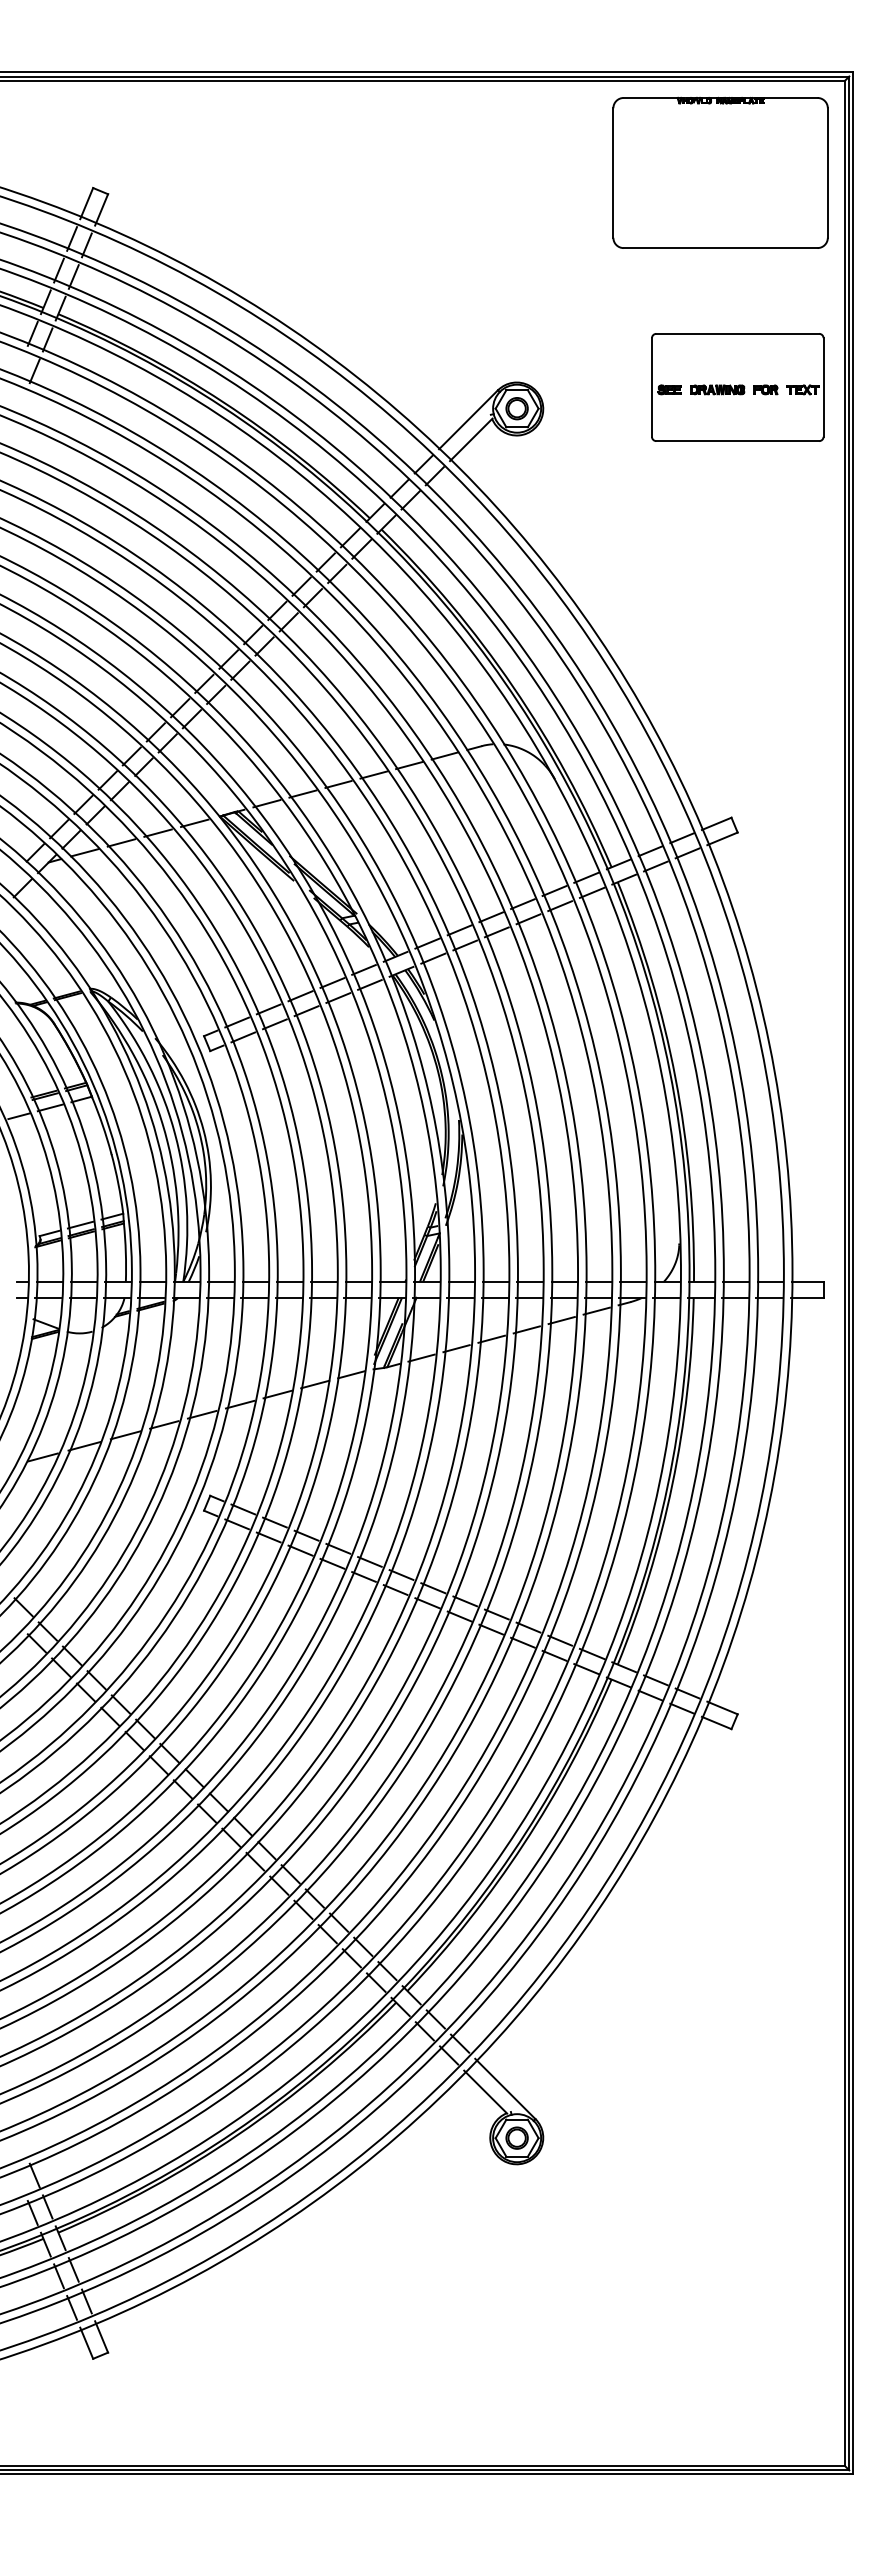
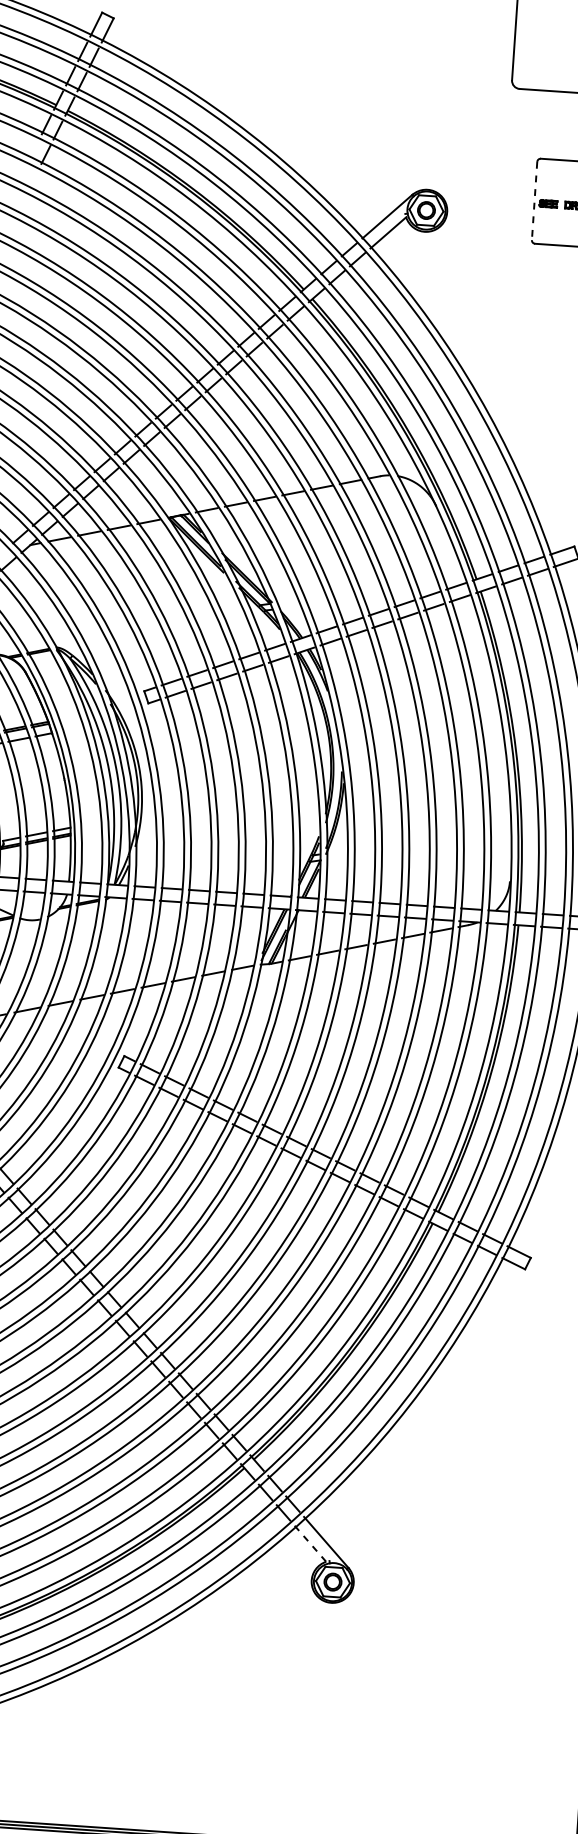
line: (651, 388) -> (534, 201), solid -> dashed
line: (486, 2092) -> (311, 1544), solid -> dashed

